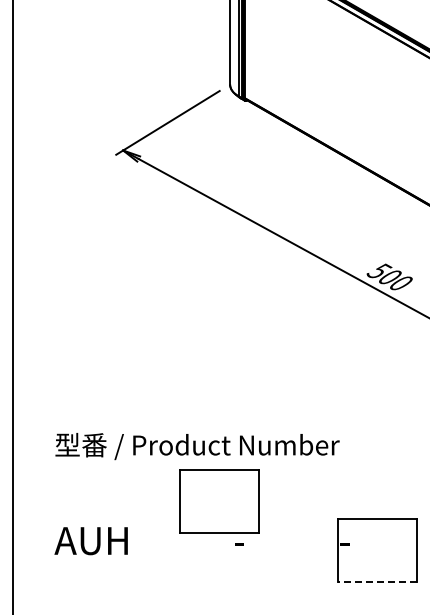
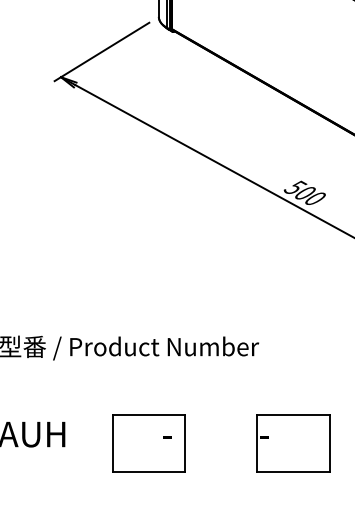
part: (219, 501) -> (149, 443), moved
line: (376, 582) -> (292, 472), dashed -> solid

